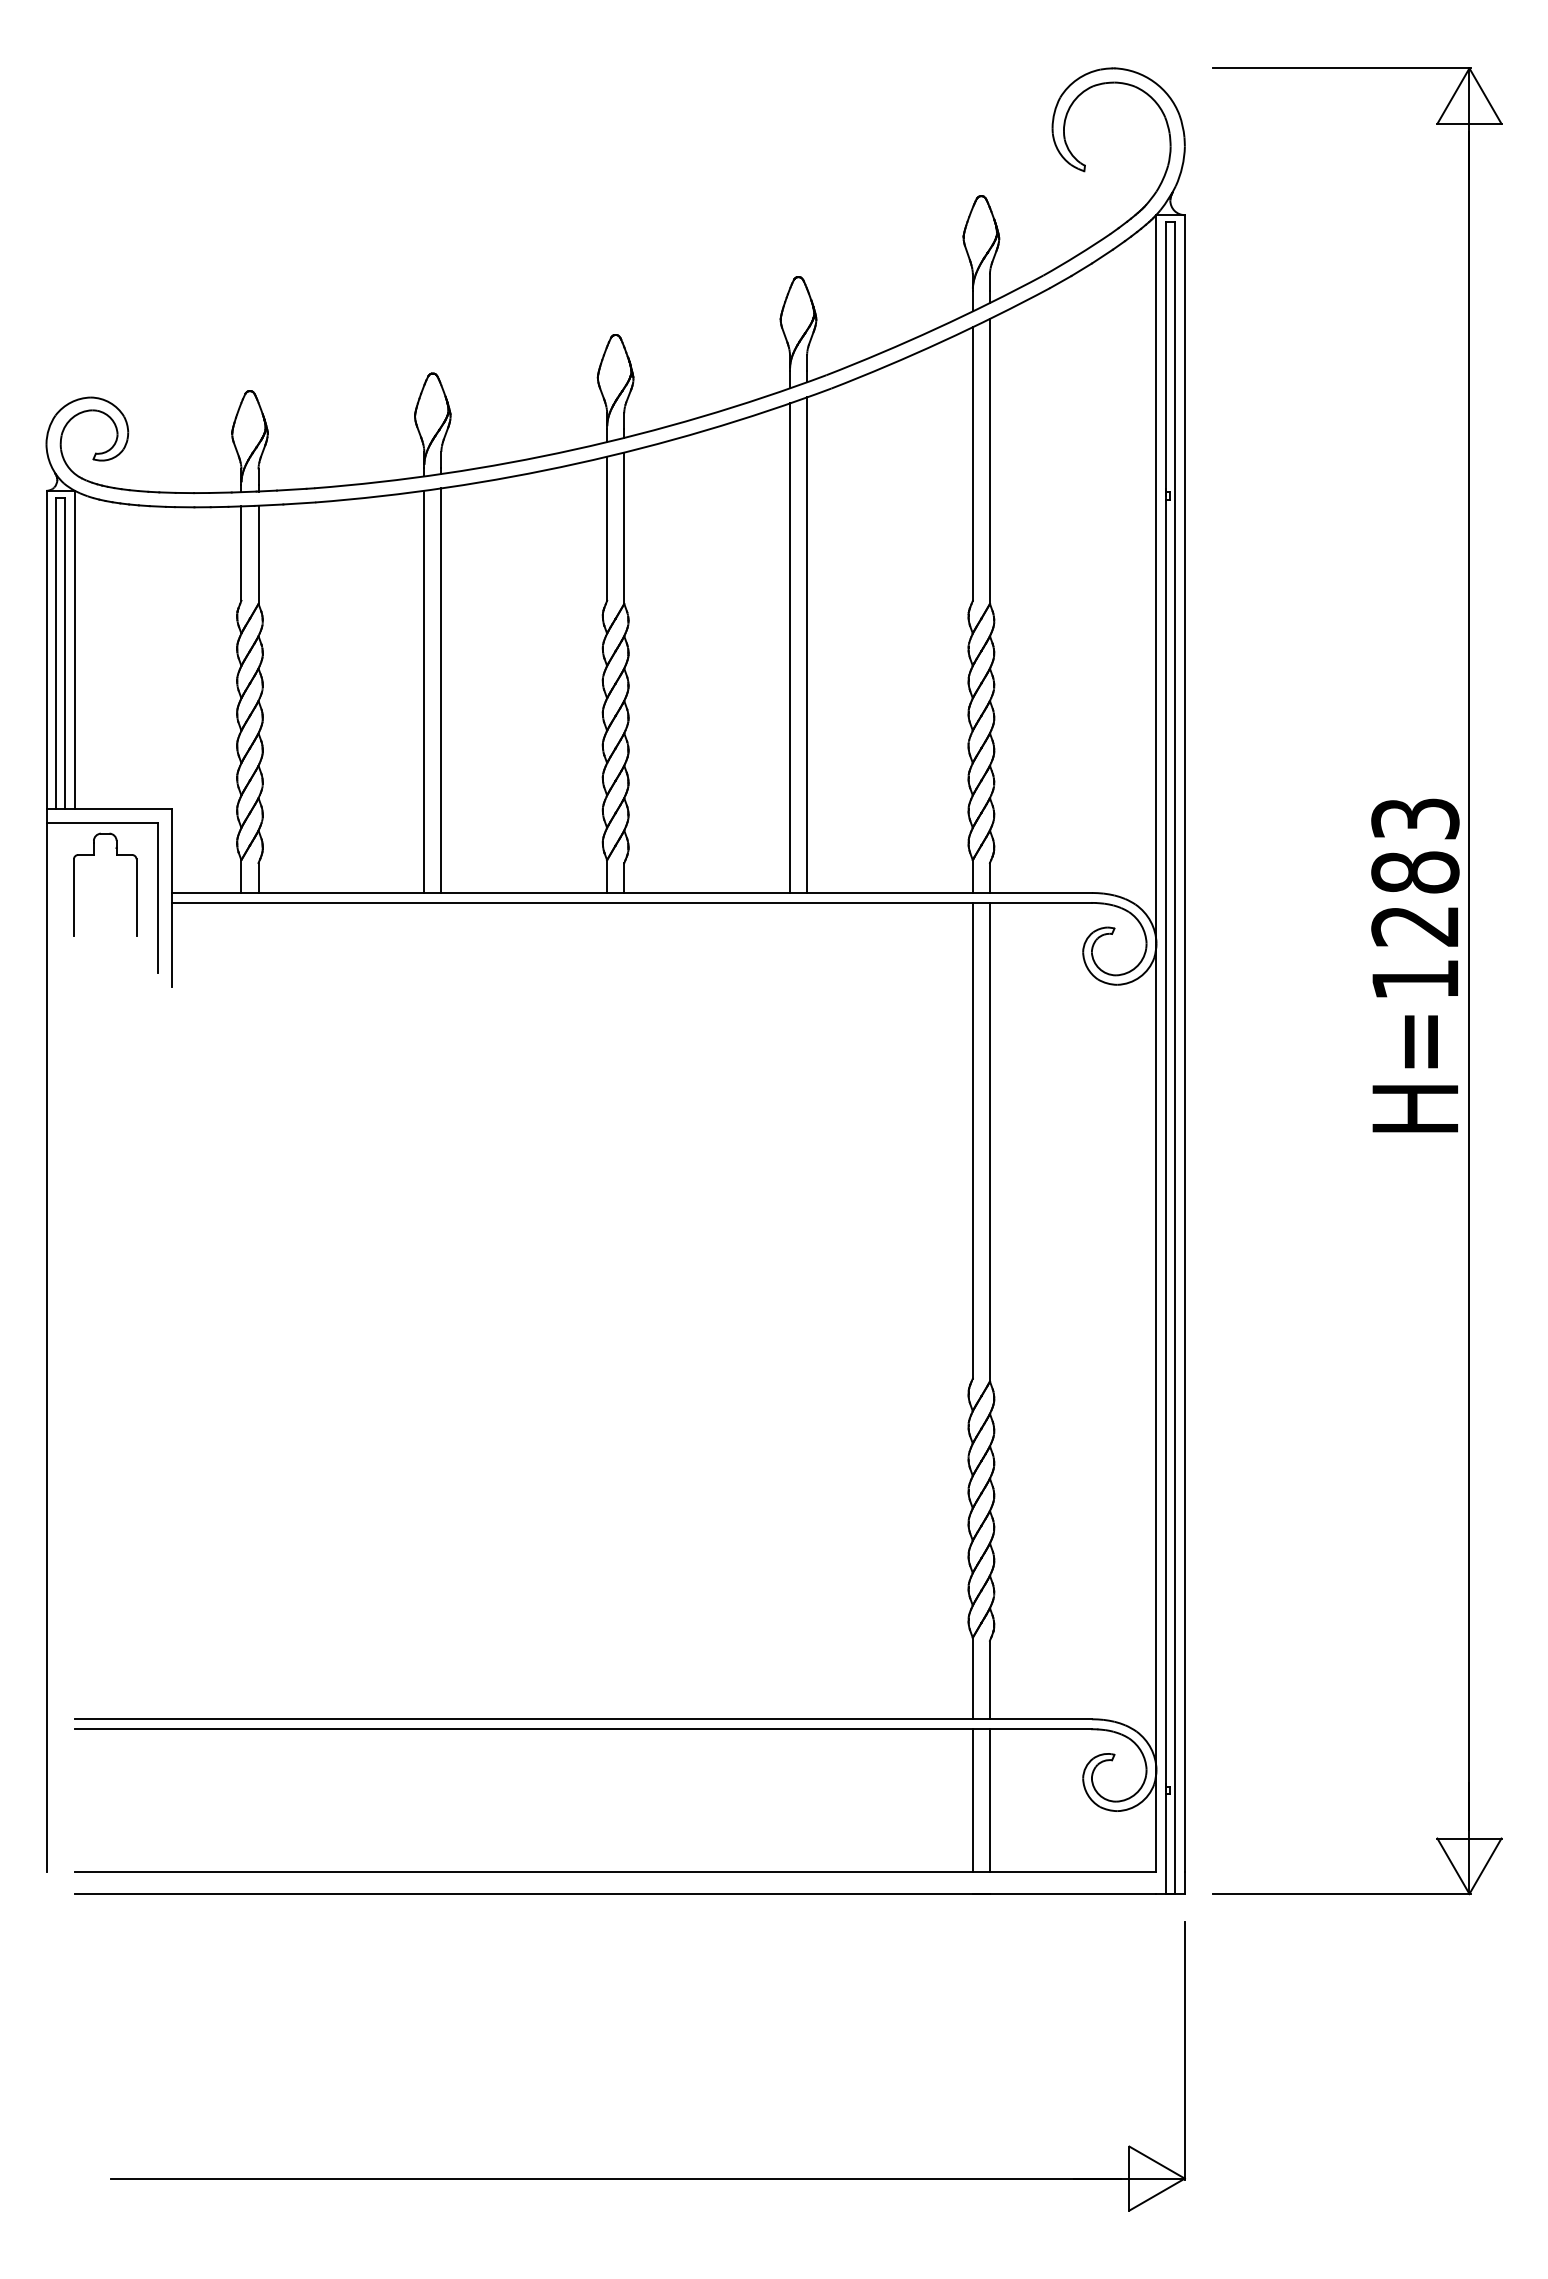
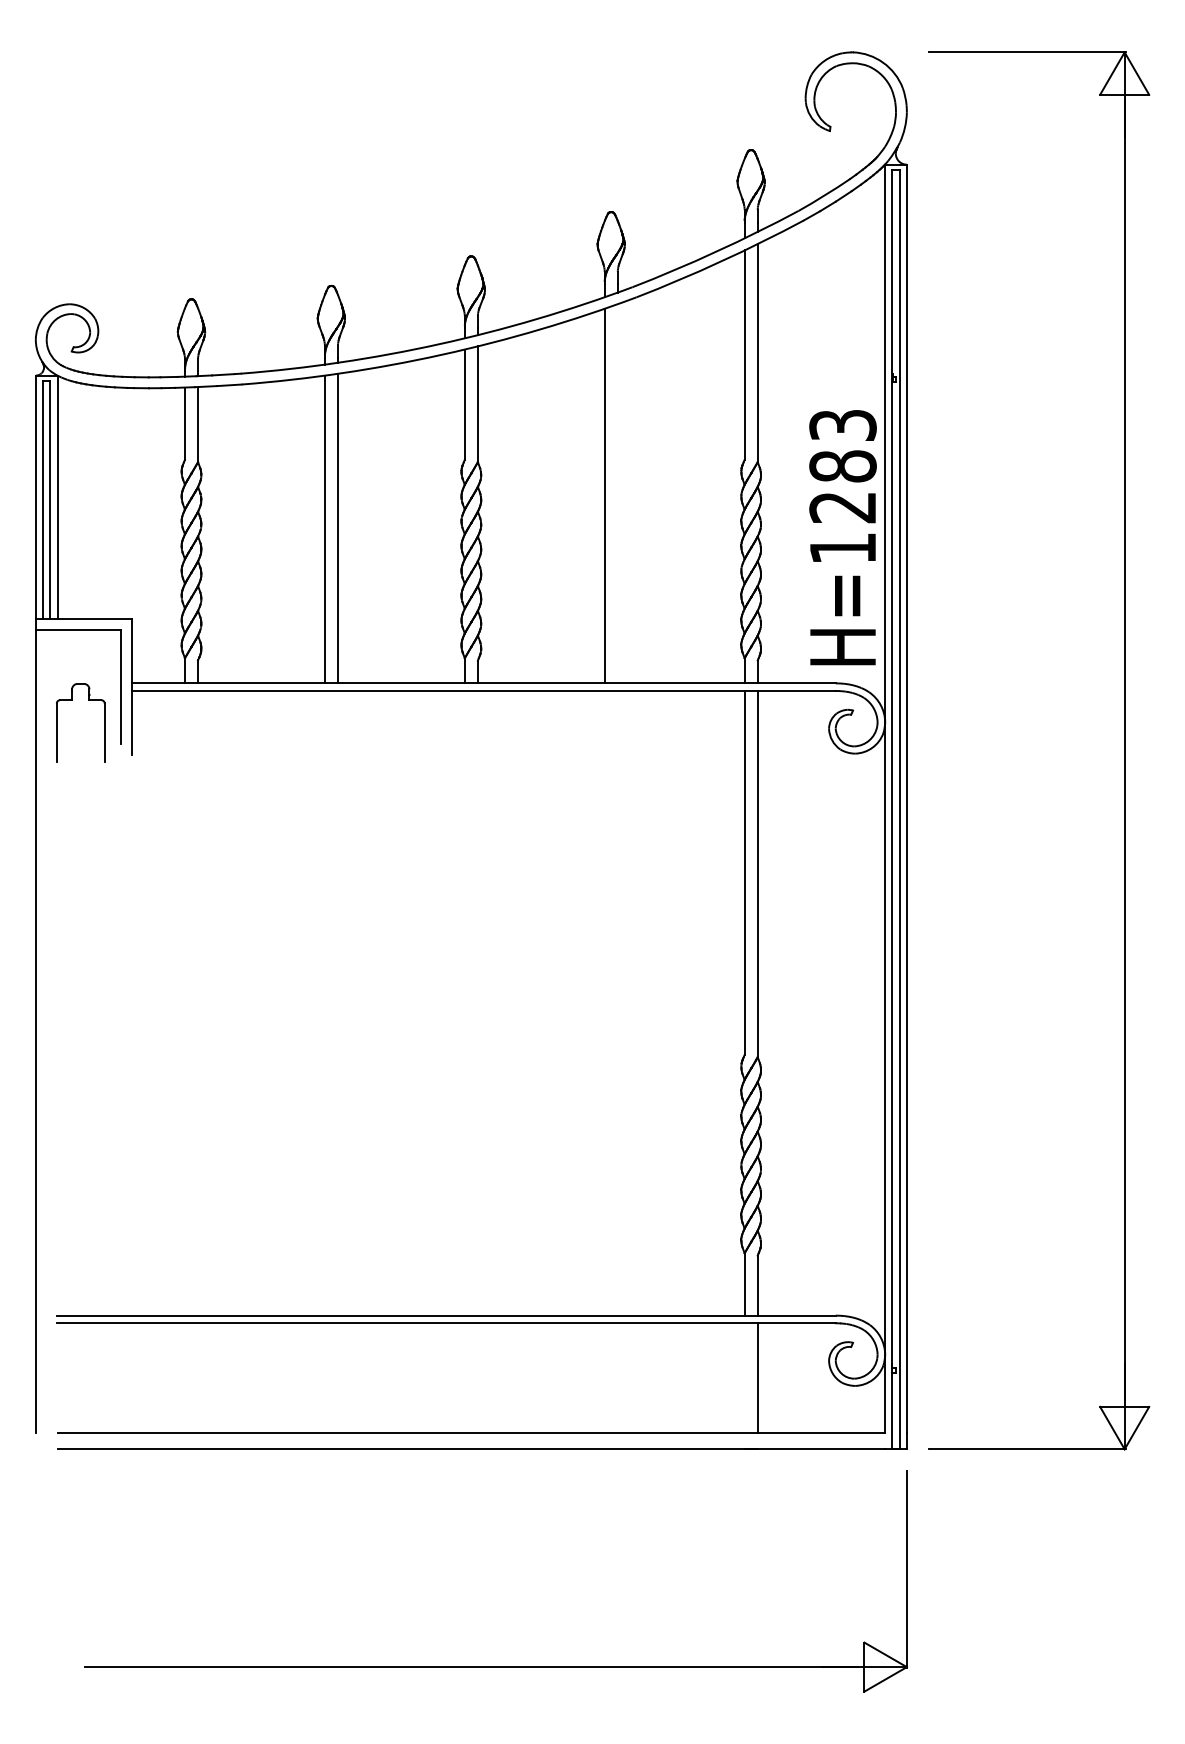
line: (807, 644) -> (618, 493), removed
part: (74, 884) -> (57, 722), moved
text: (1415, 965) -> (843, 537), moved
line: (972, 1800) -> (744, 1377), removed

